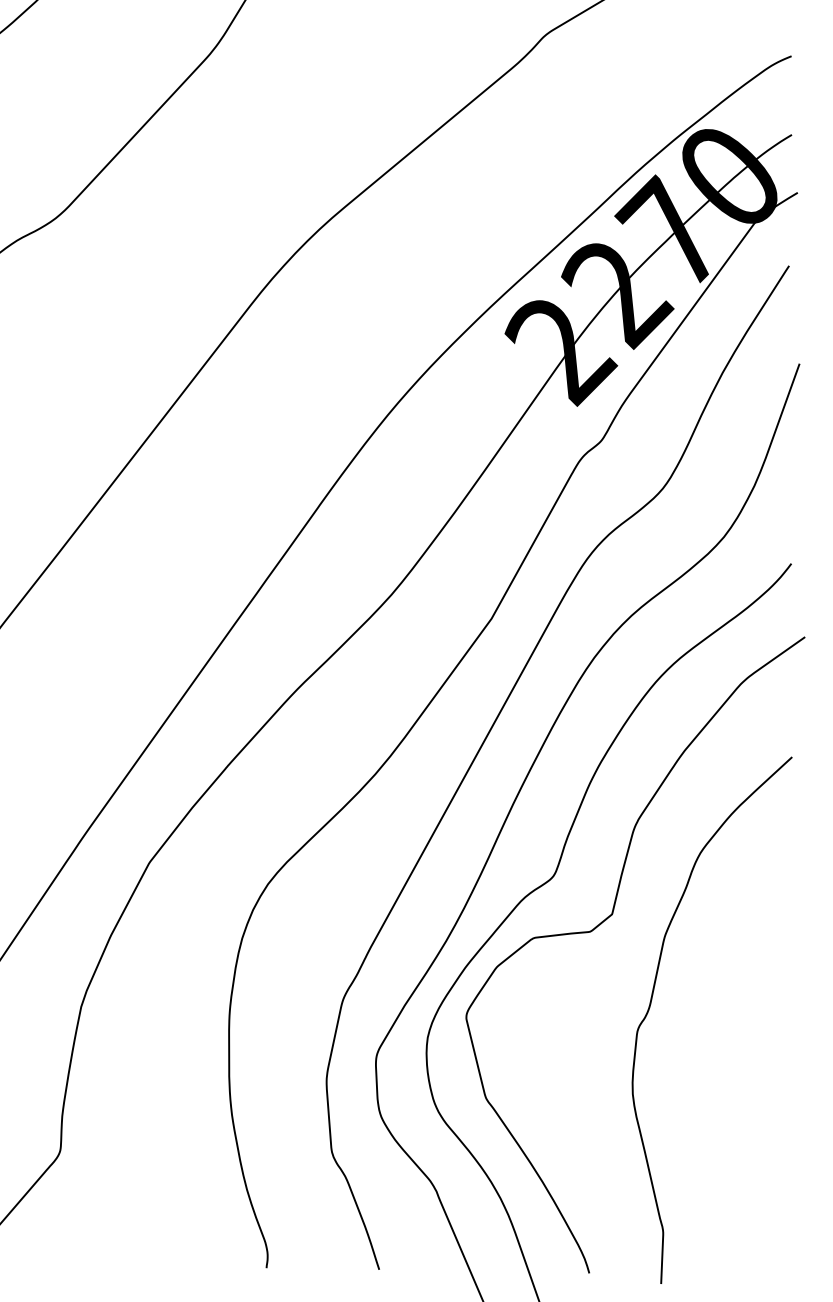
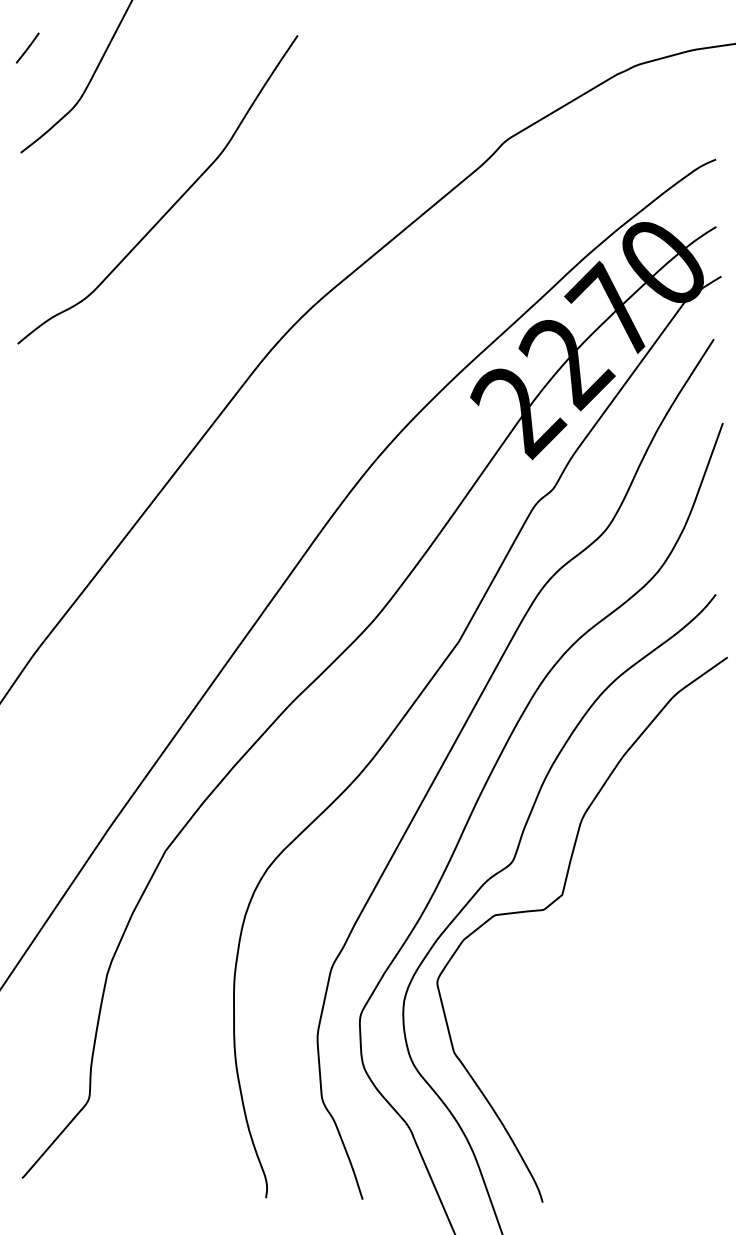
curve: (650, 1007) -> (595, 974), removed

